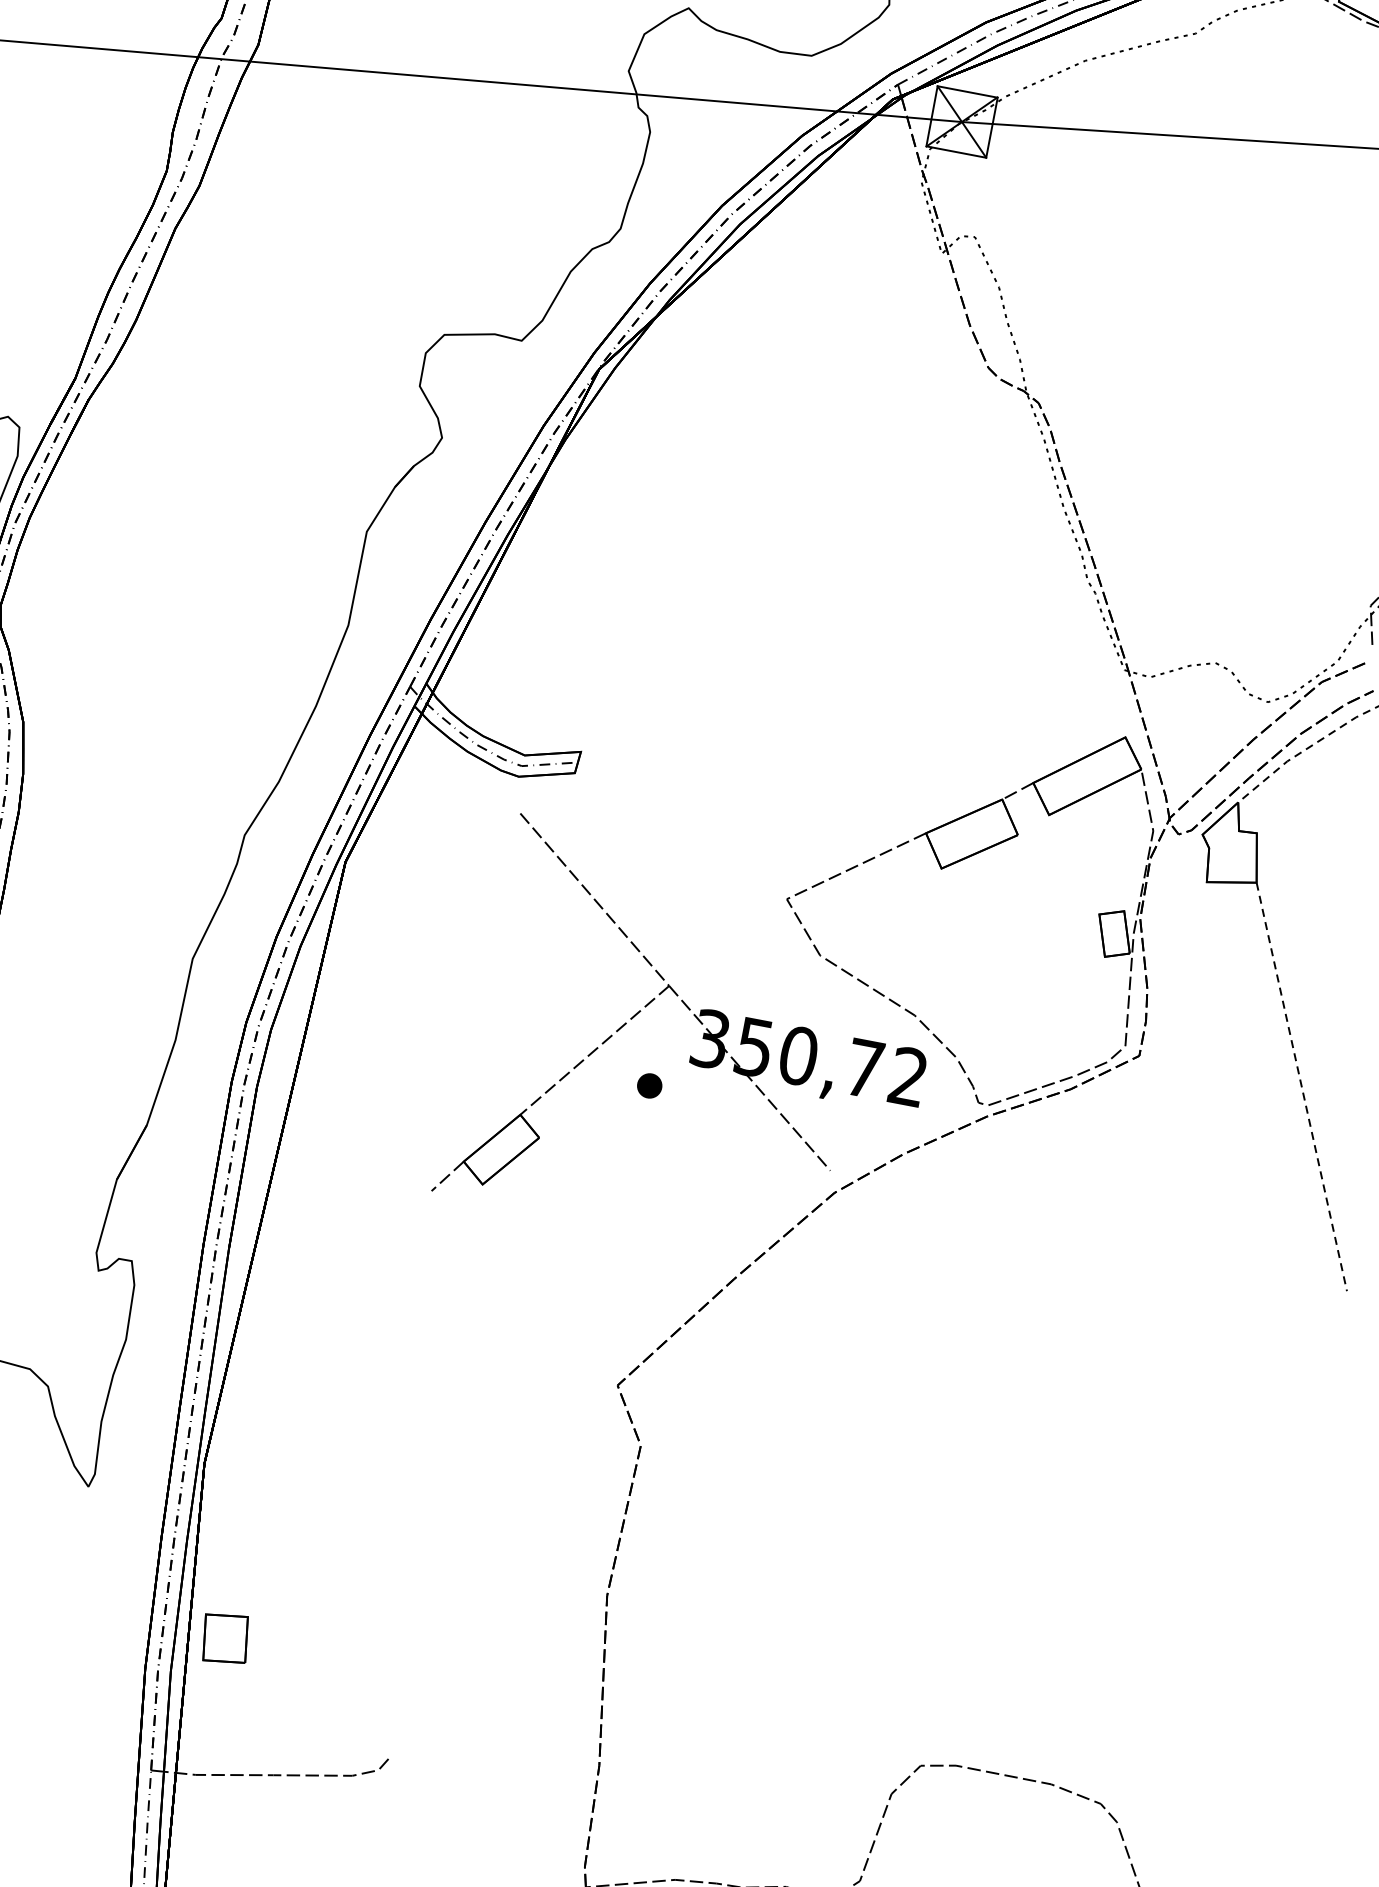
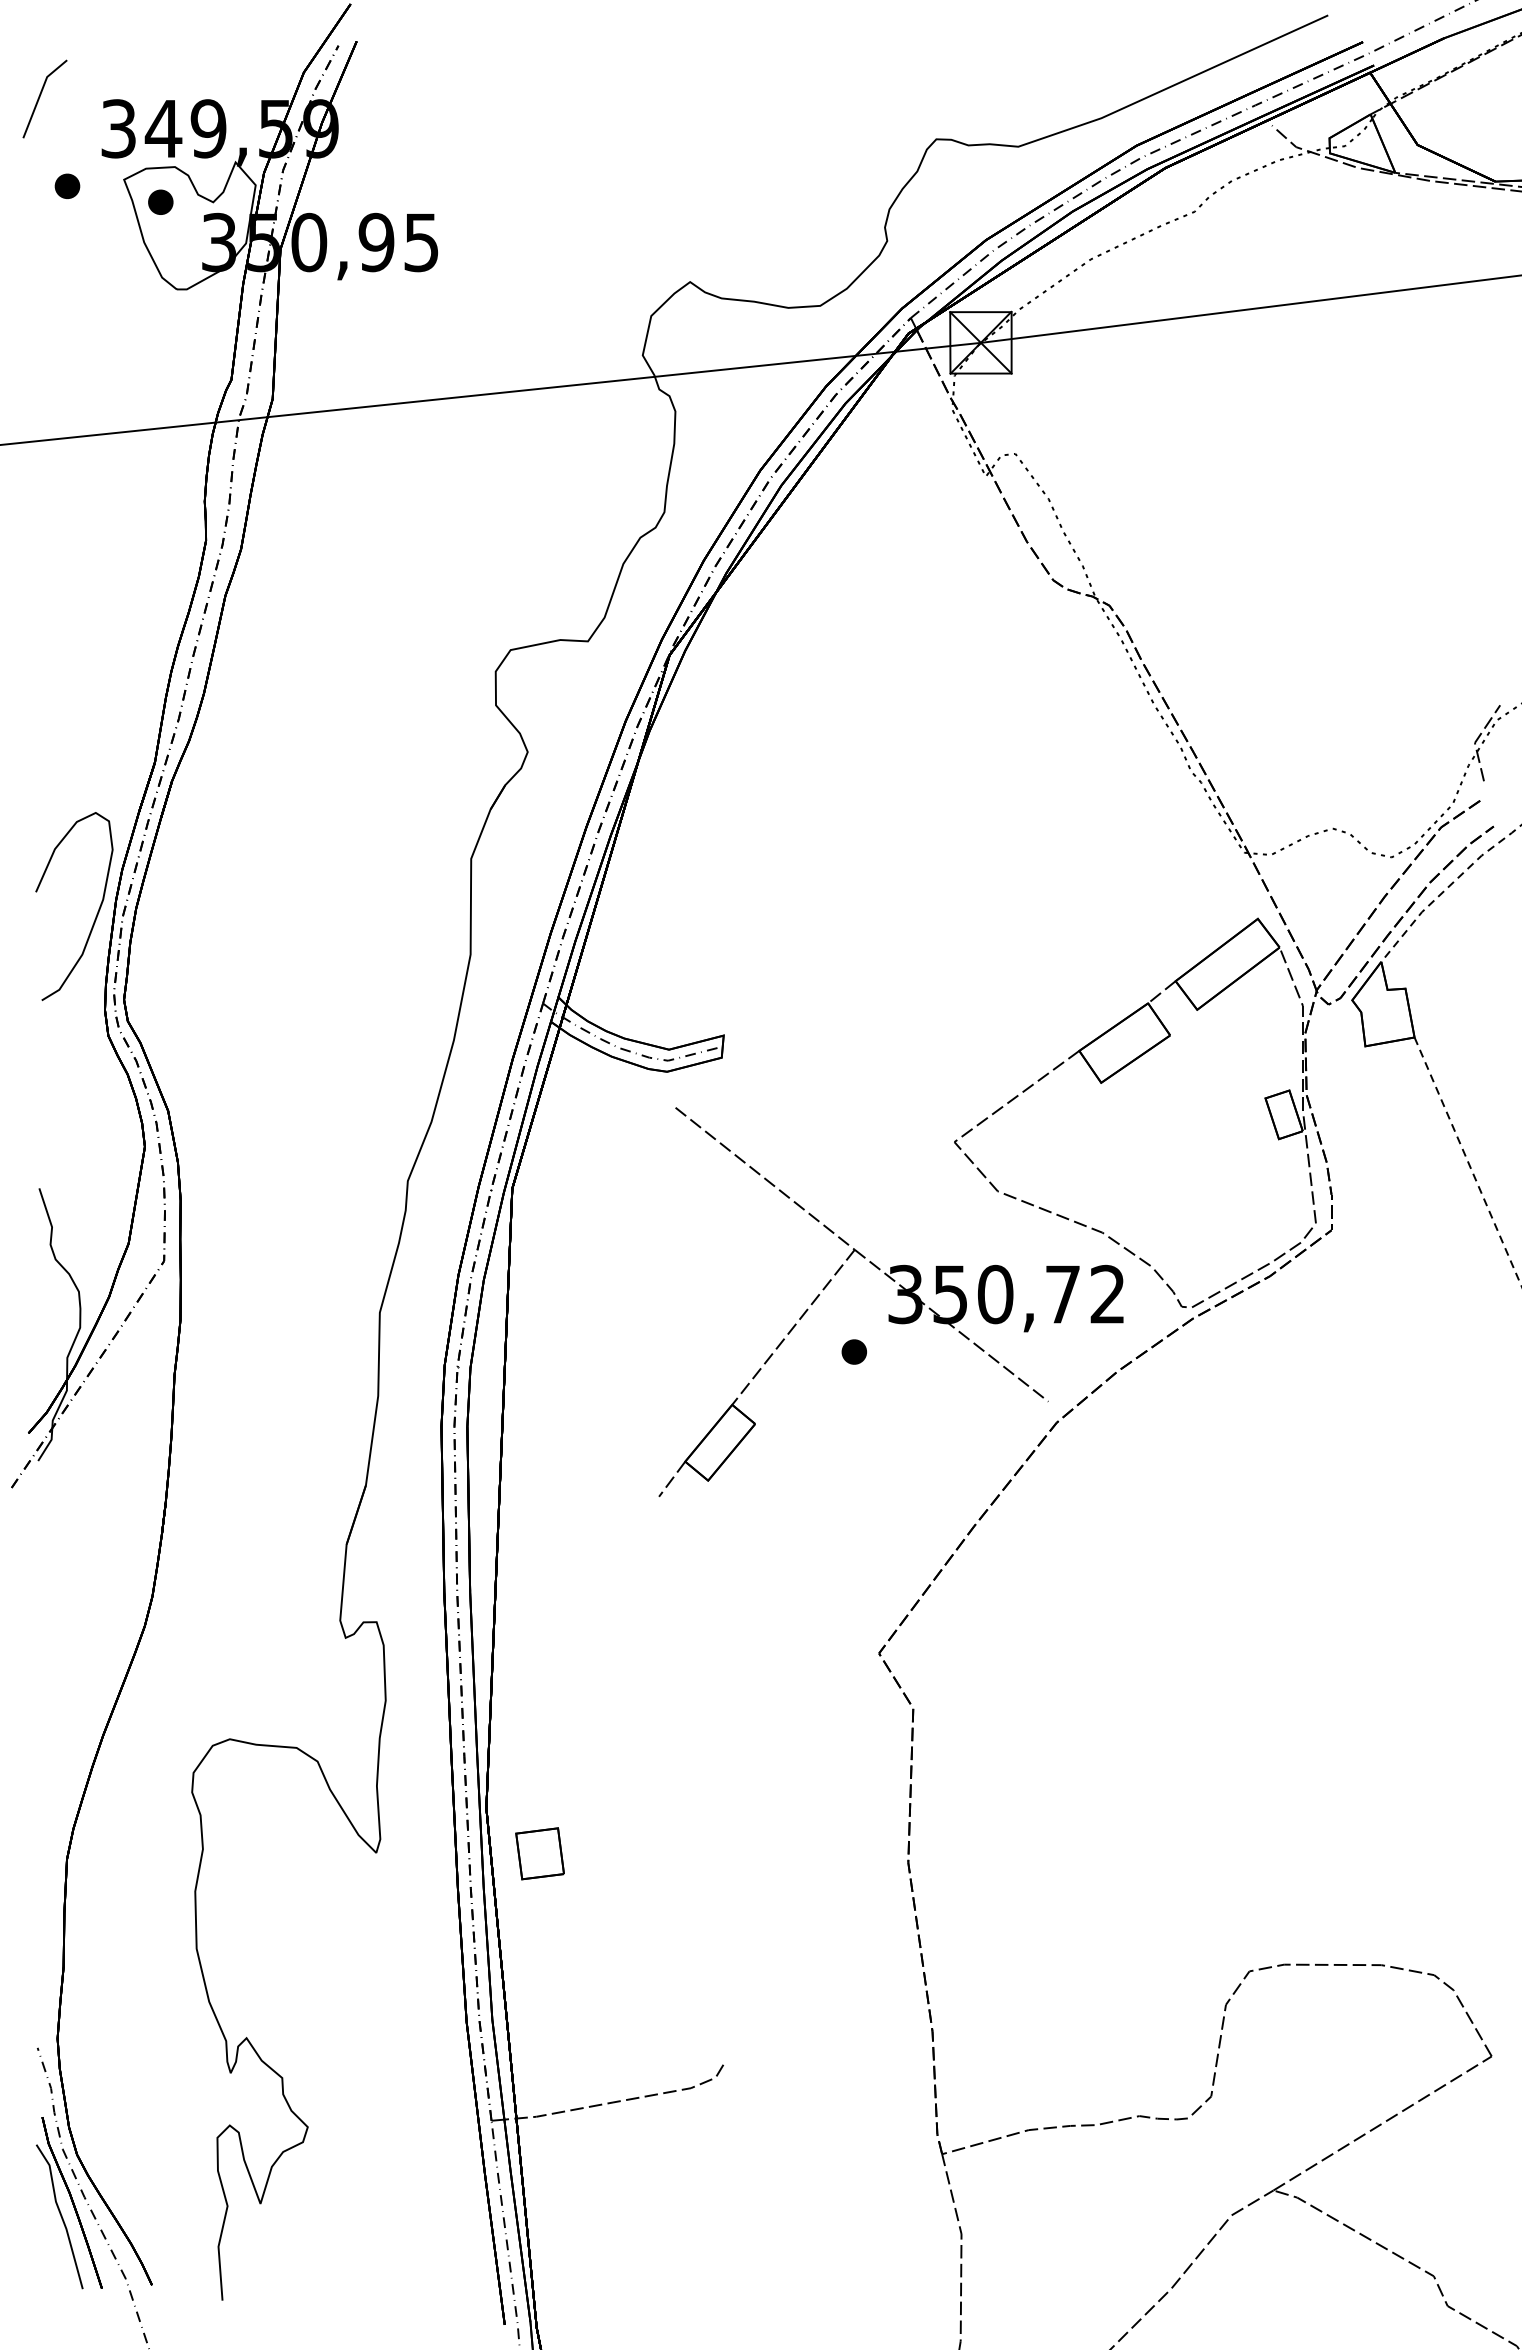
part: (225, 1638) -> (539, 1853), moved

